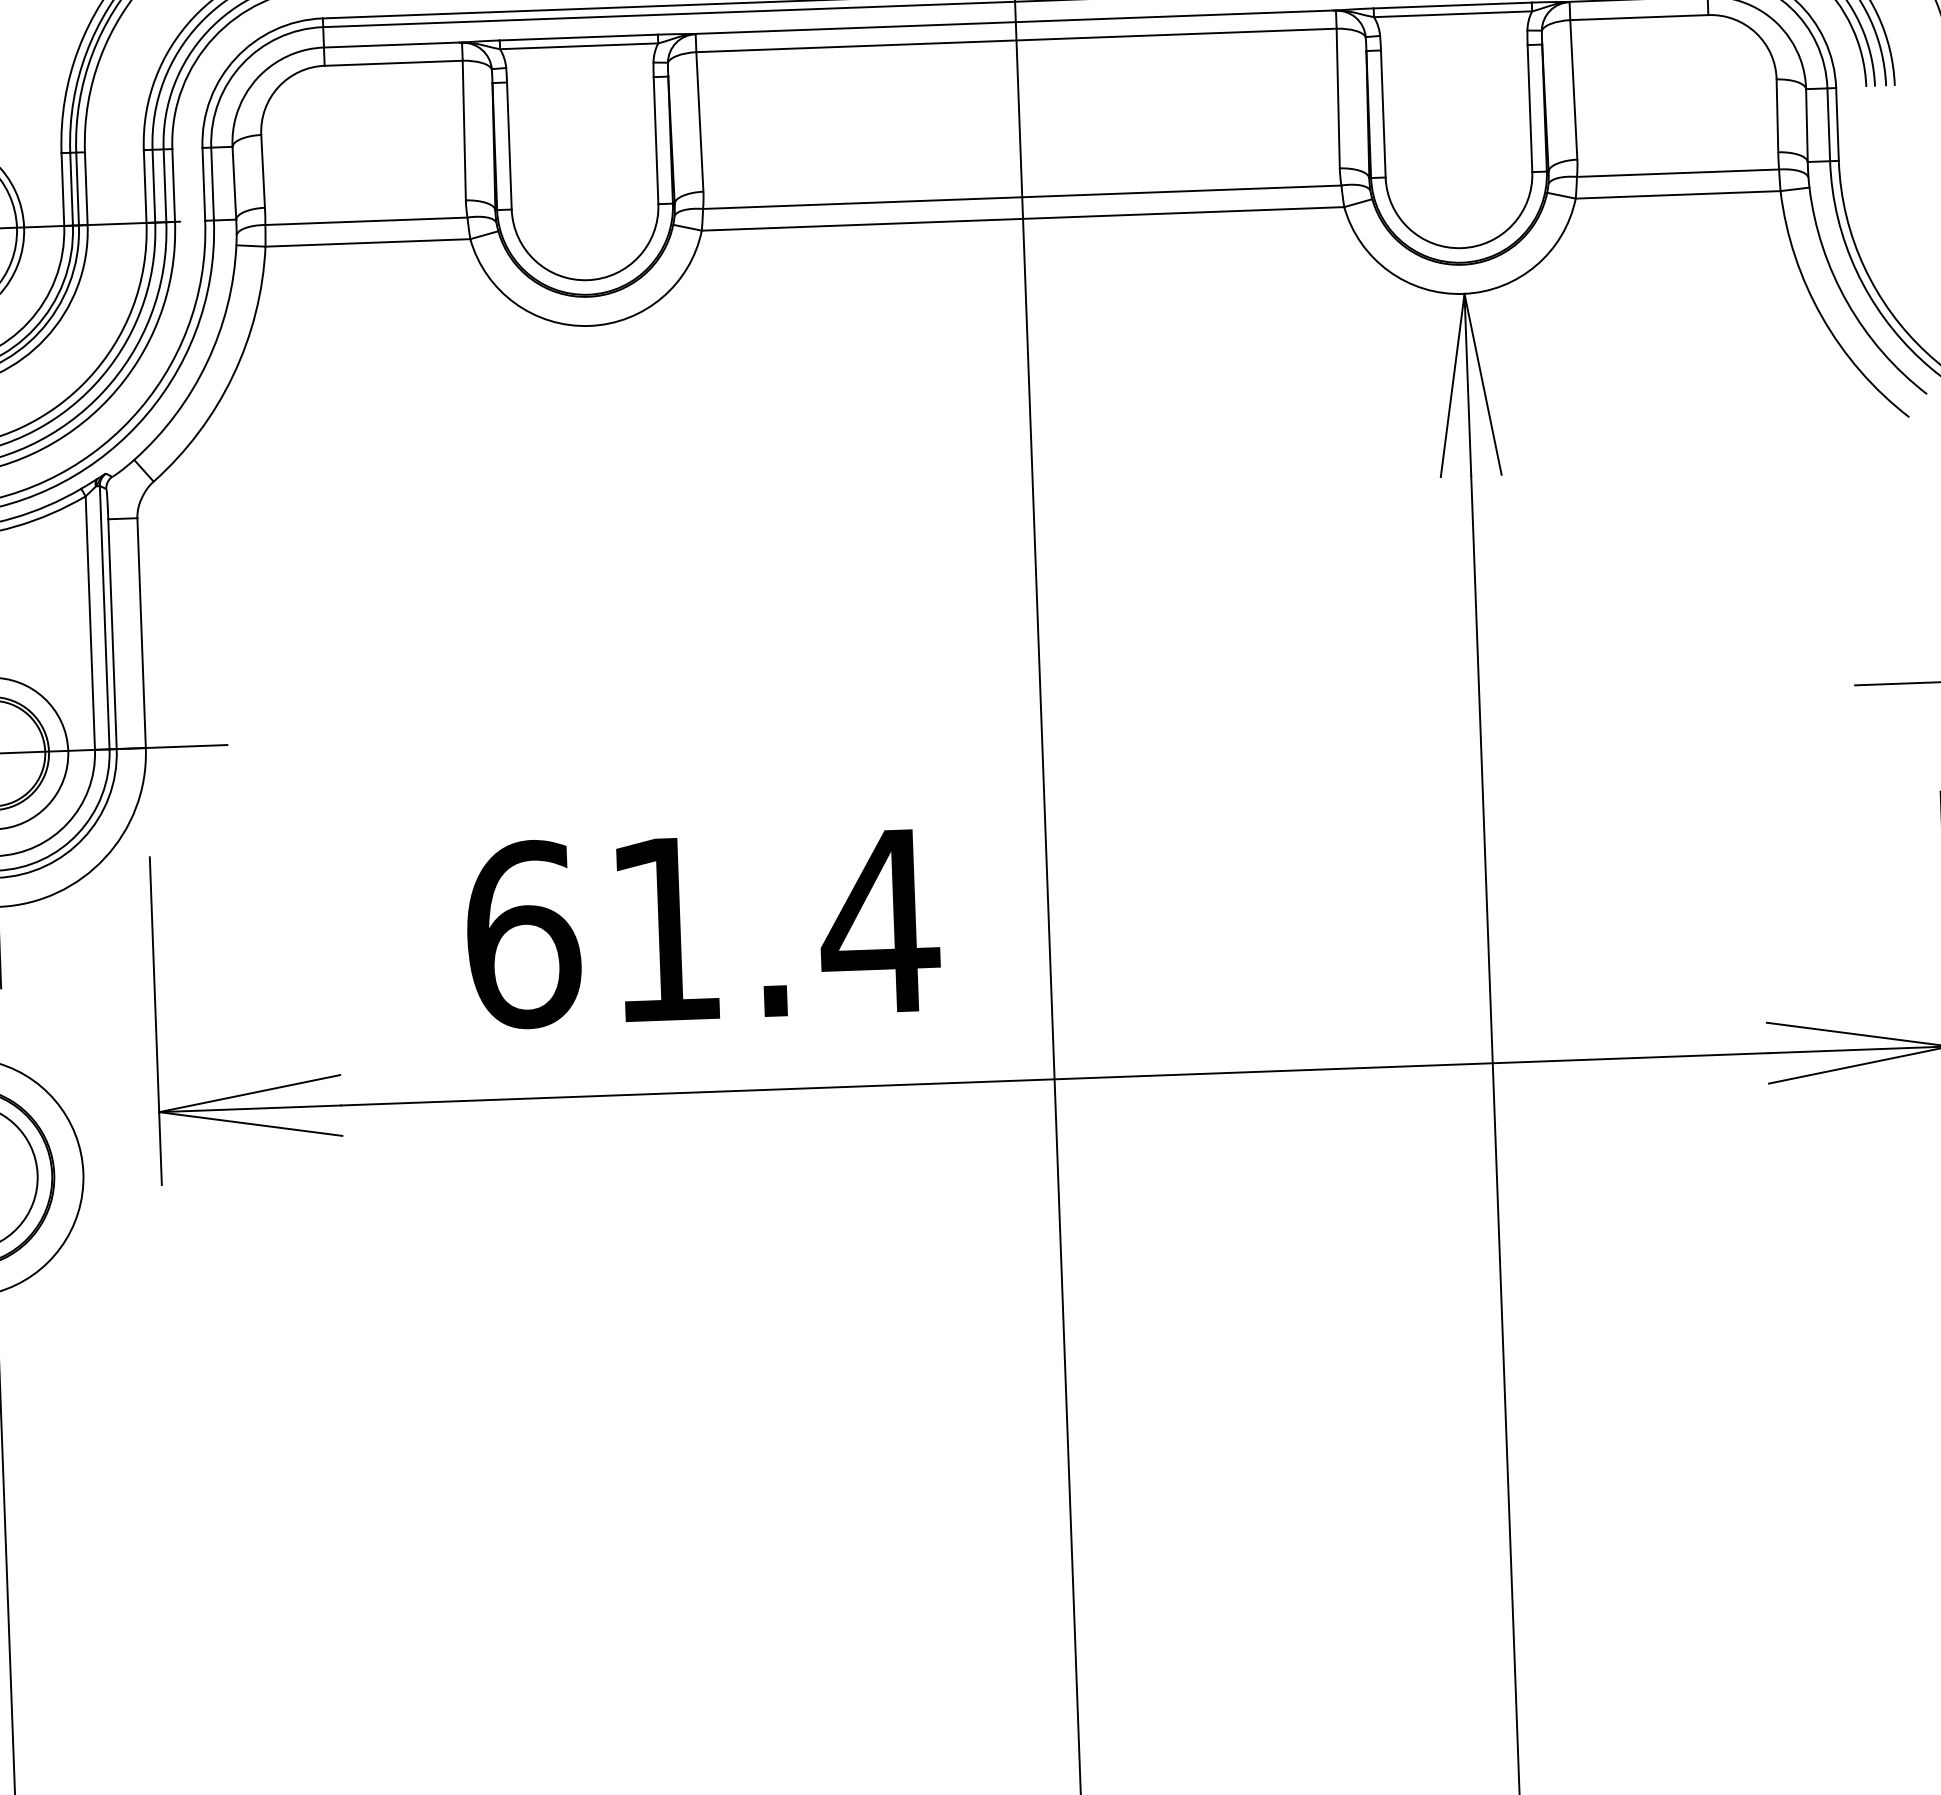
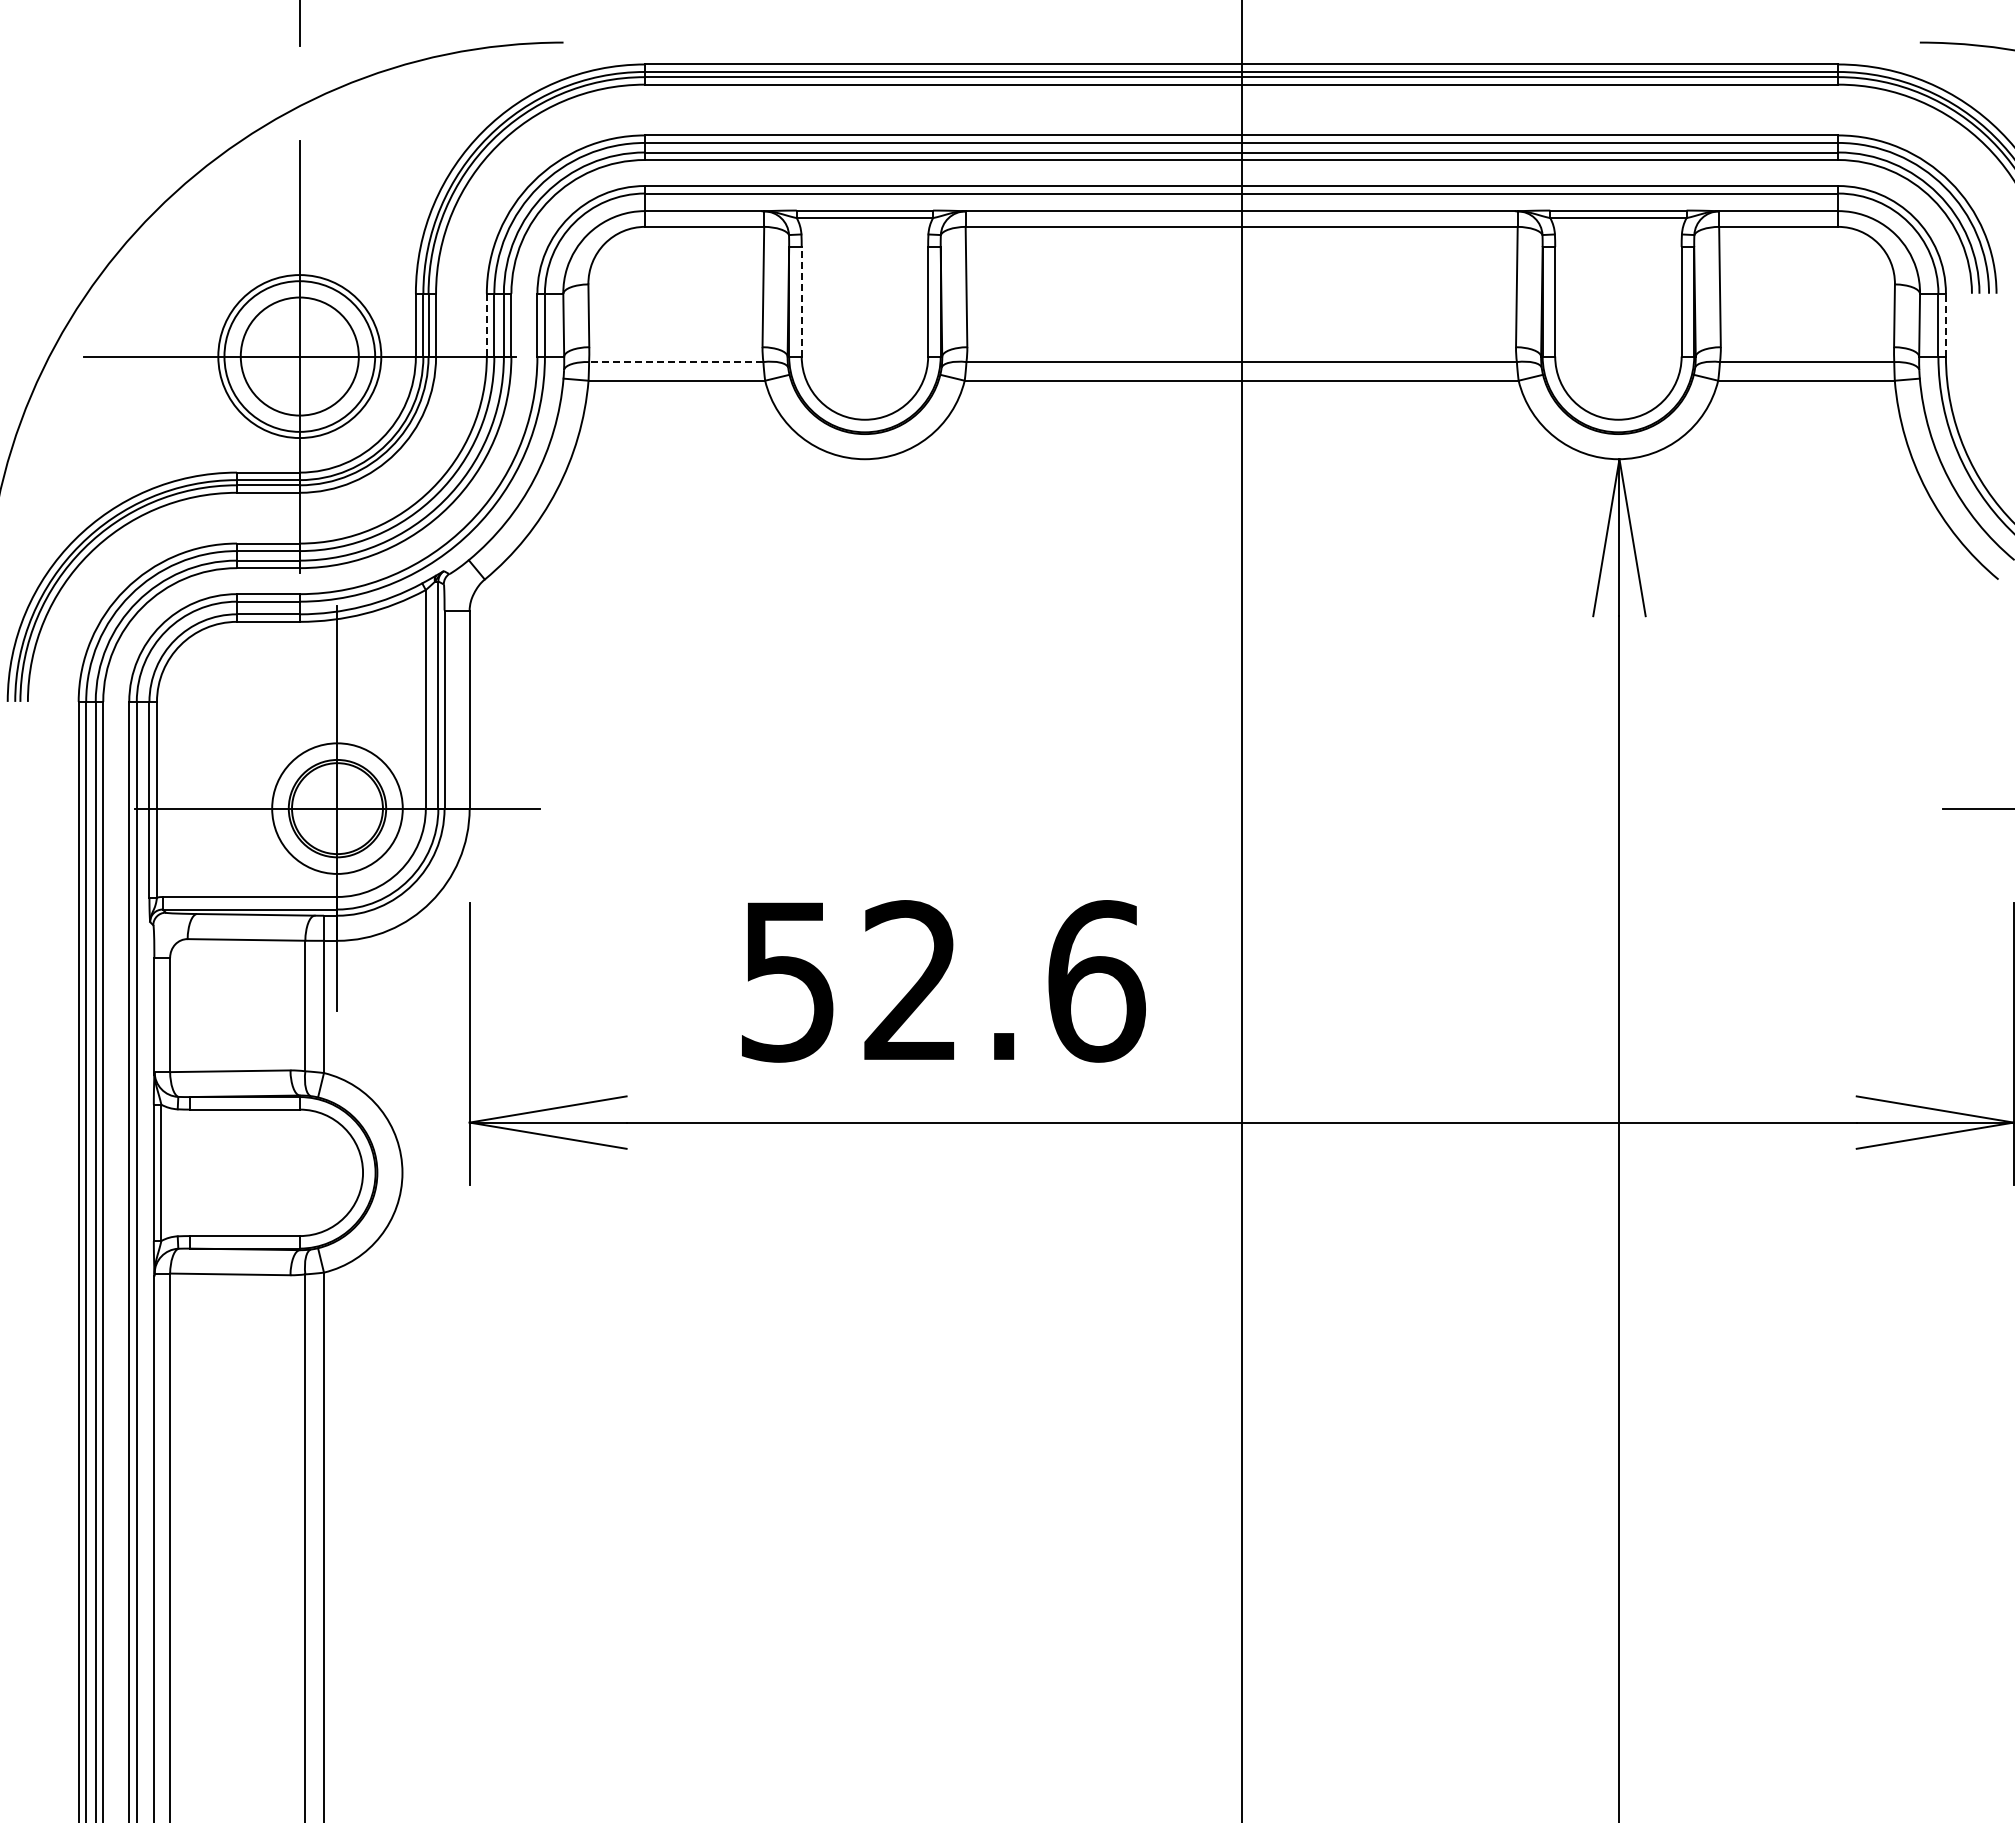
line: (1836, 123) -> (1945, 324), solid -> dashed
line: (509, 145) -> (801, 301), solid -> dashed
line: (144, 186) -> (486, 325), solid -> dashed
line: (365, 221) -> (675, 362), solid -> dashed
text: (702, 928) -> (943, 981), 61.4 -> 52.6

